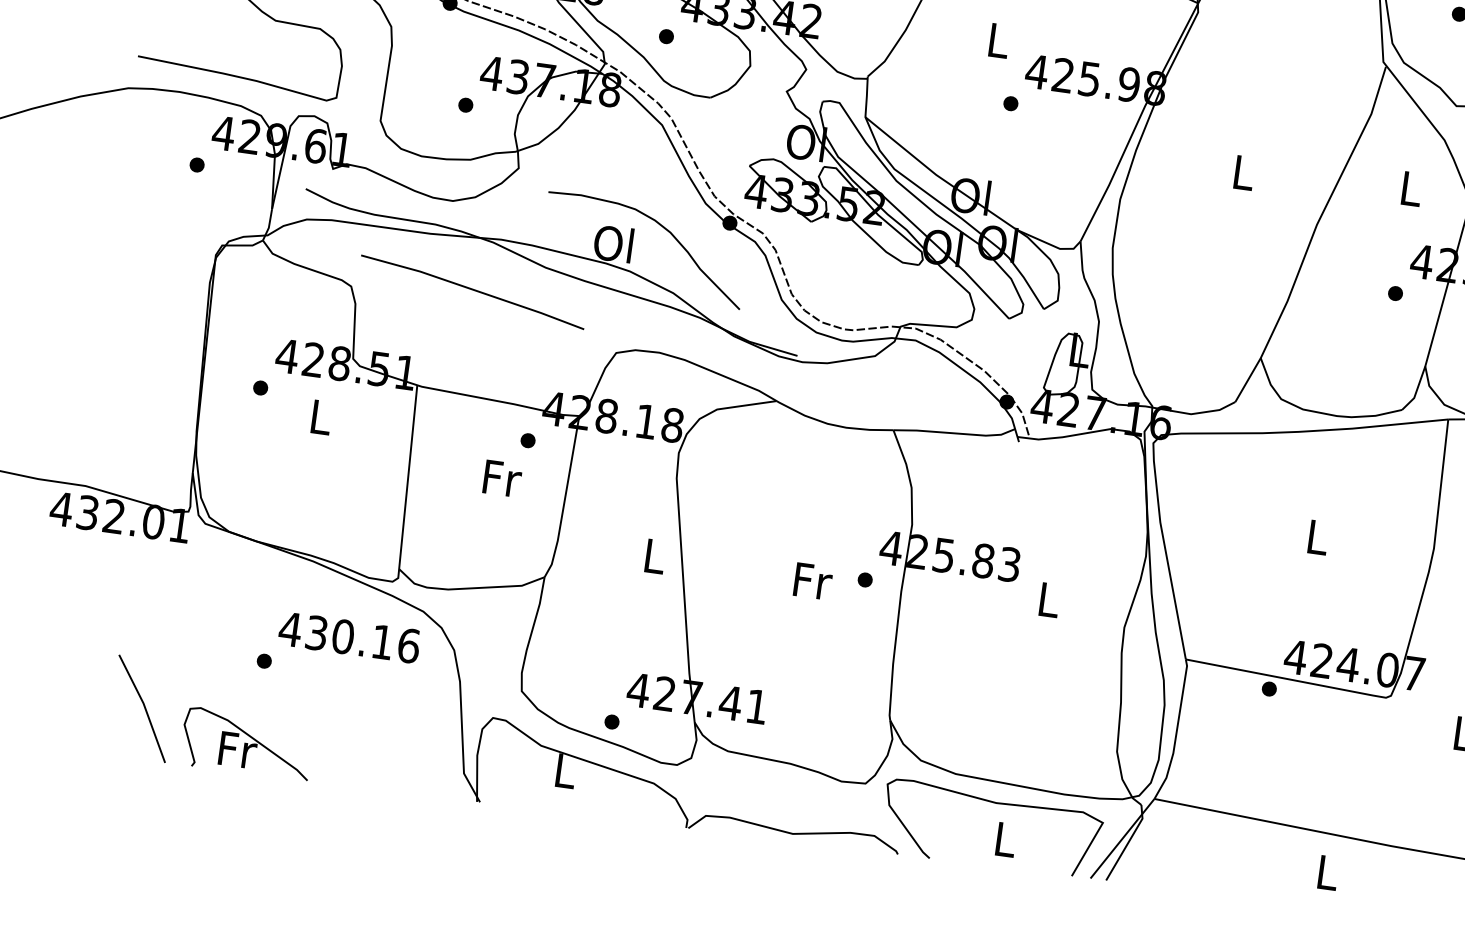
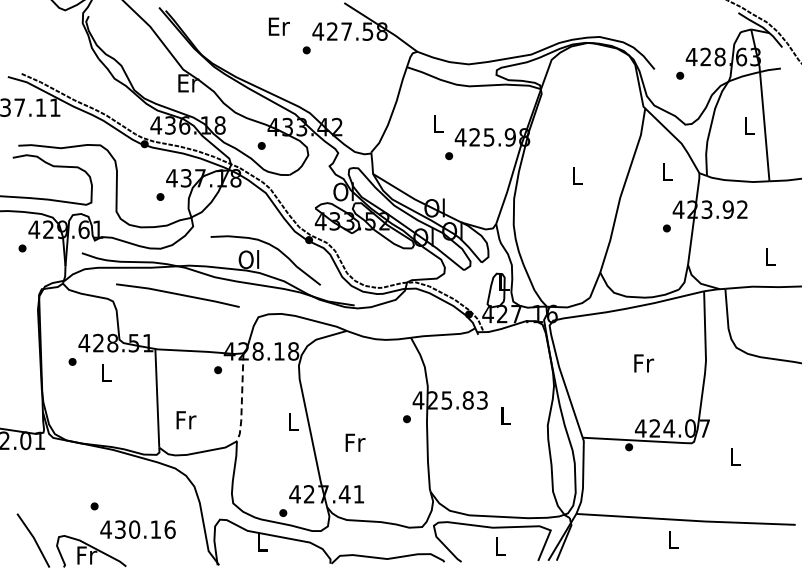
text: (502, 479) -> (186, 420), moved
line: (563, 500) -> (241, 399), solid -> dashed
text: (1319, 537) -> (644, 363), L -> Fr
text: (813, 580) -> (355, 442), moved
text: (348, 637) -> (137, 529), moved

